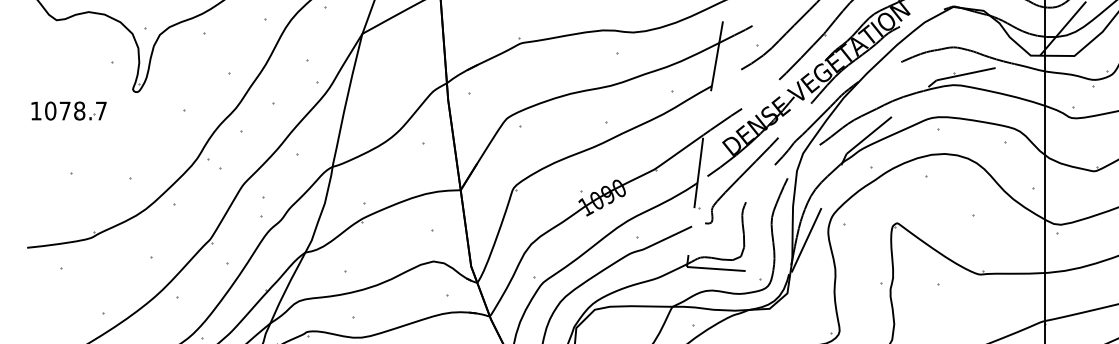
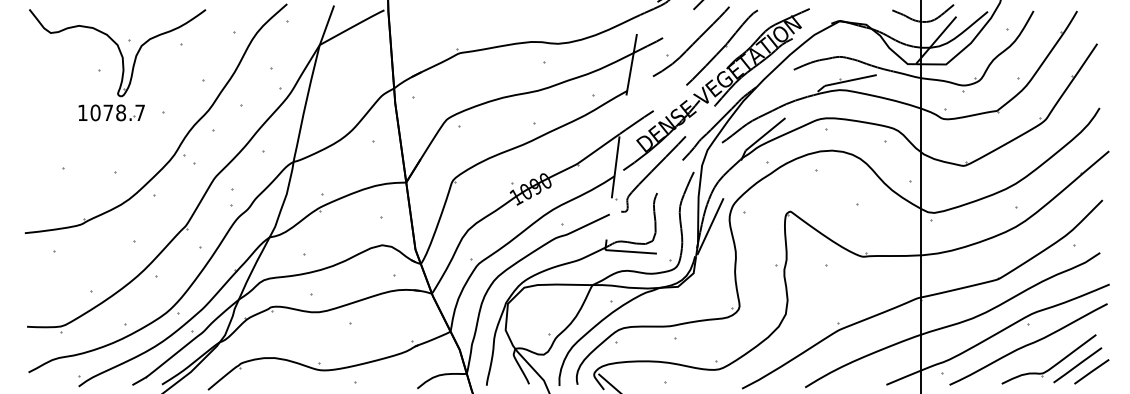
part: (68, 110) -> (111, 112), moved

